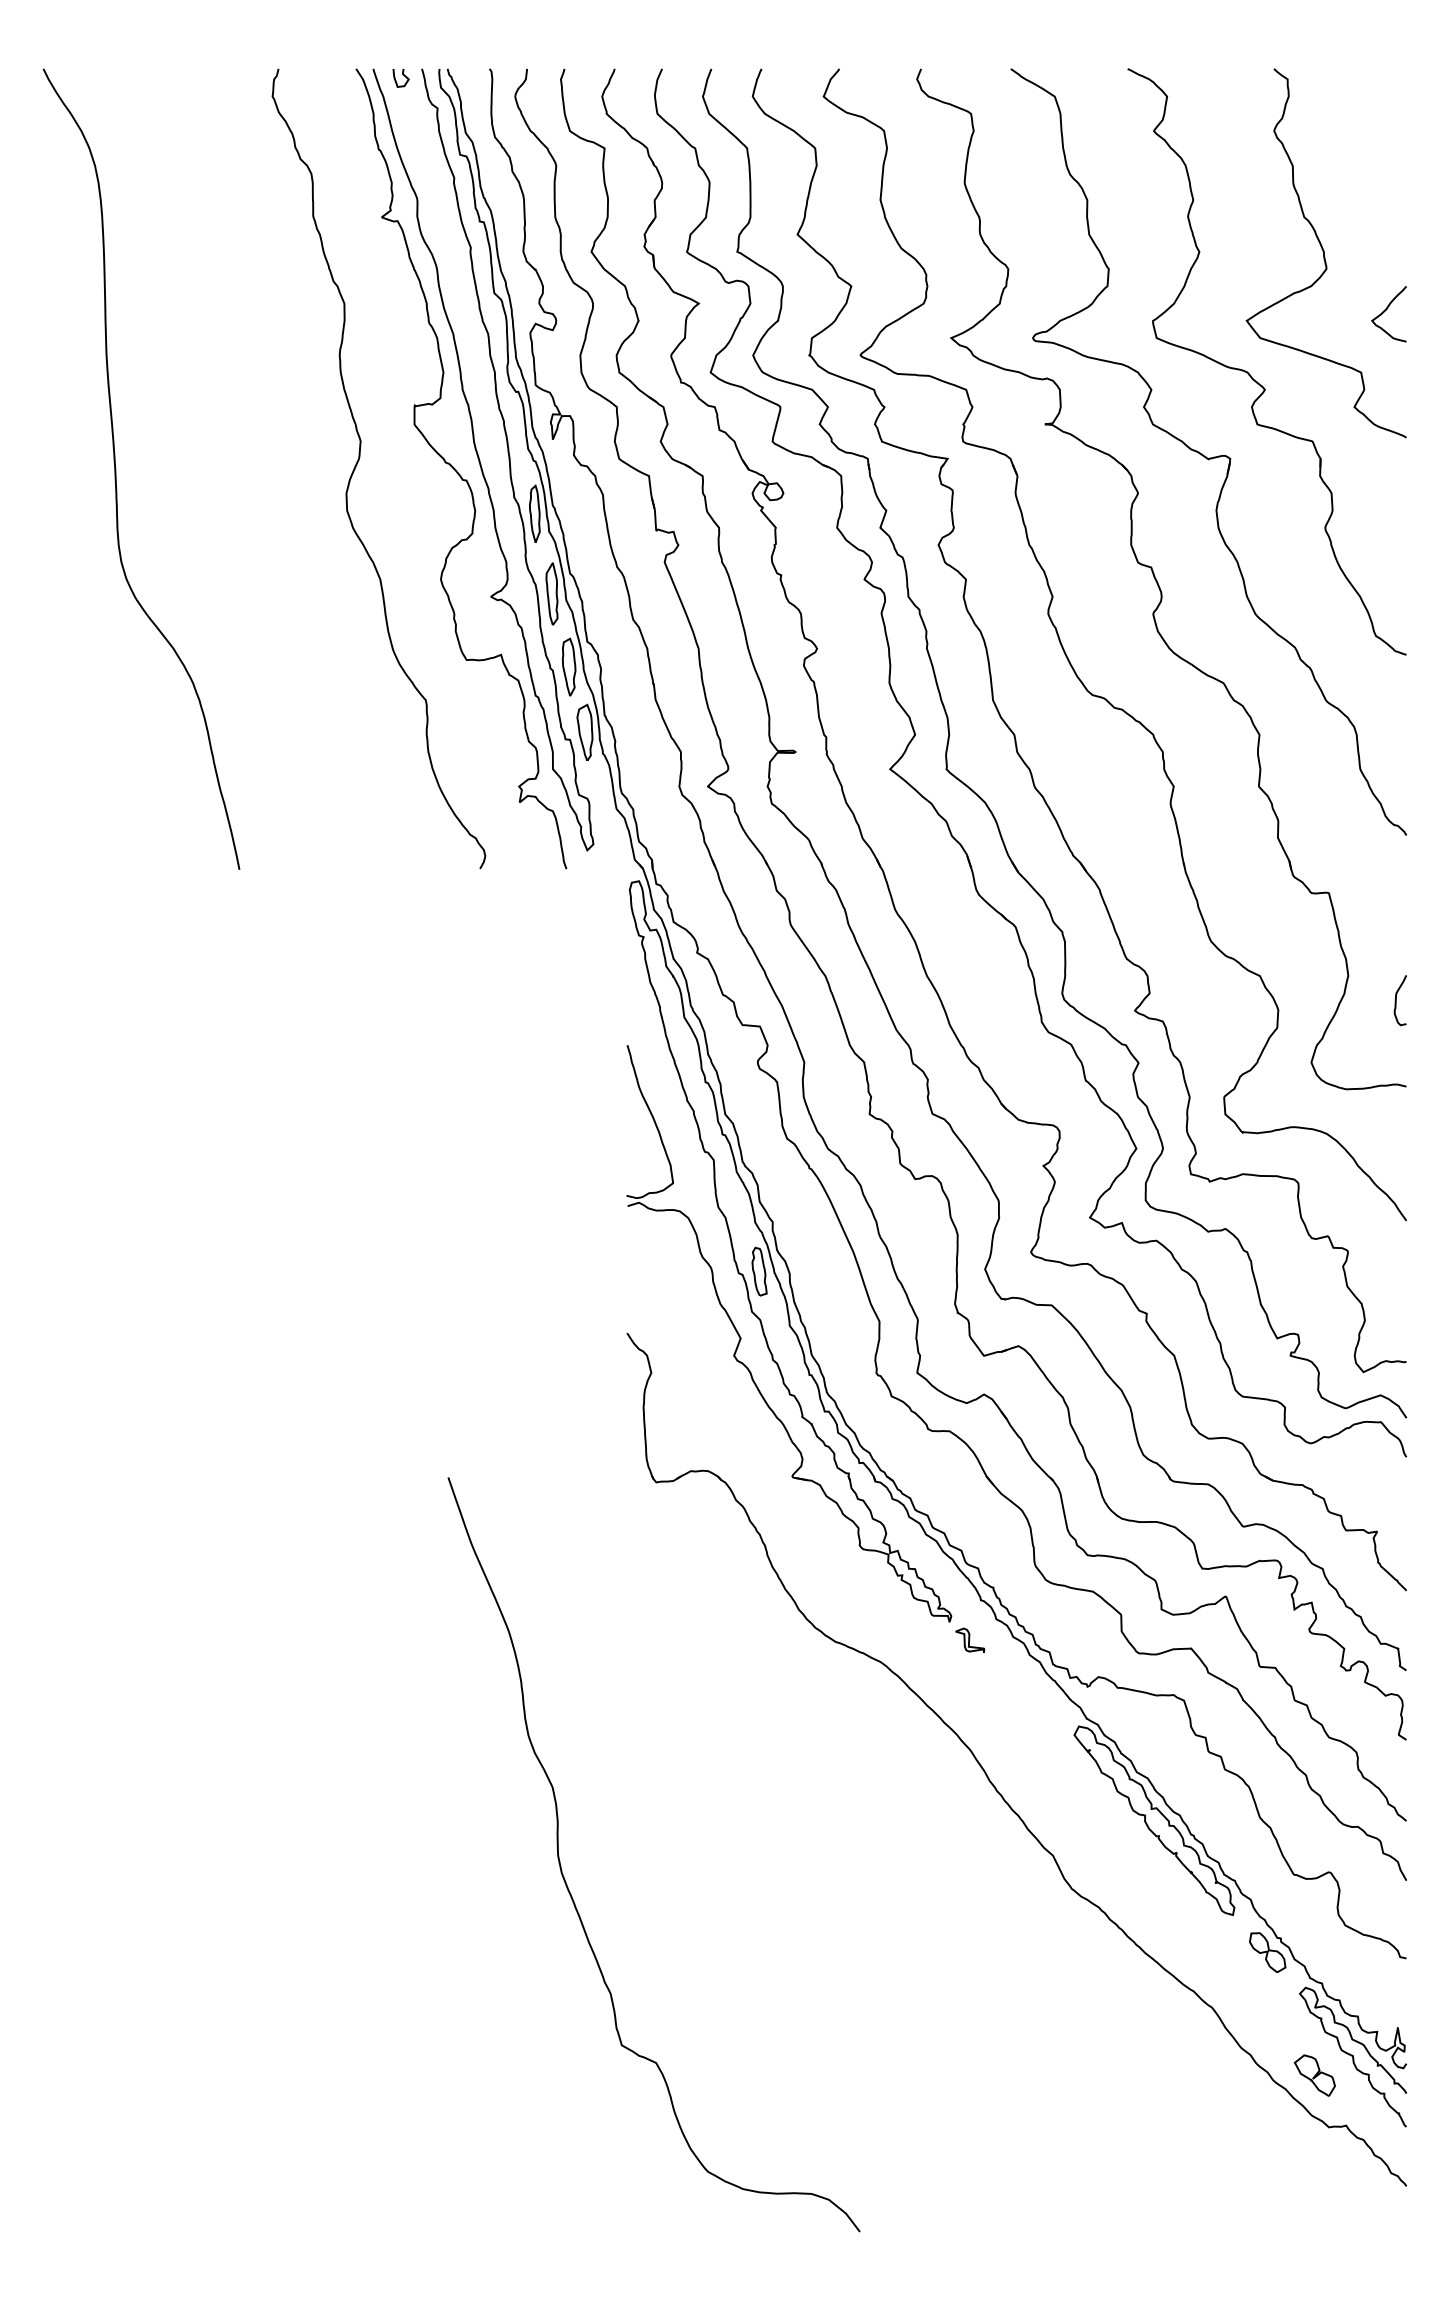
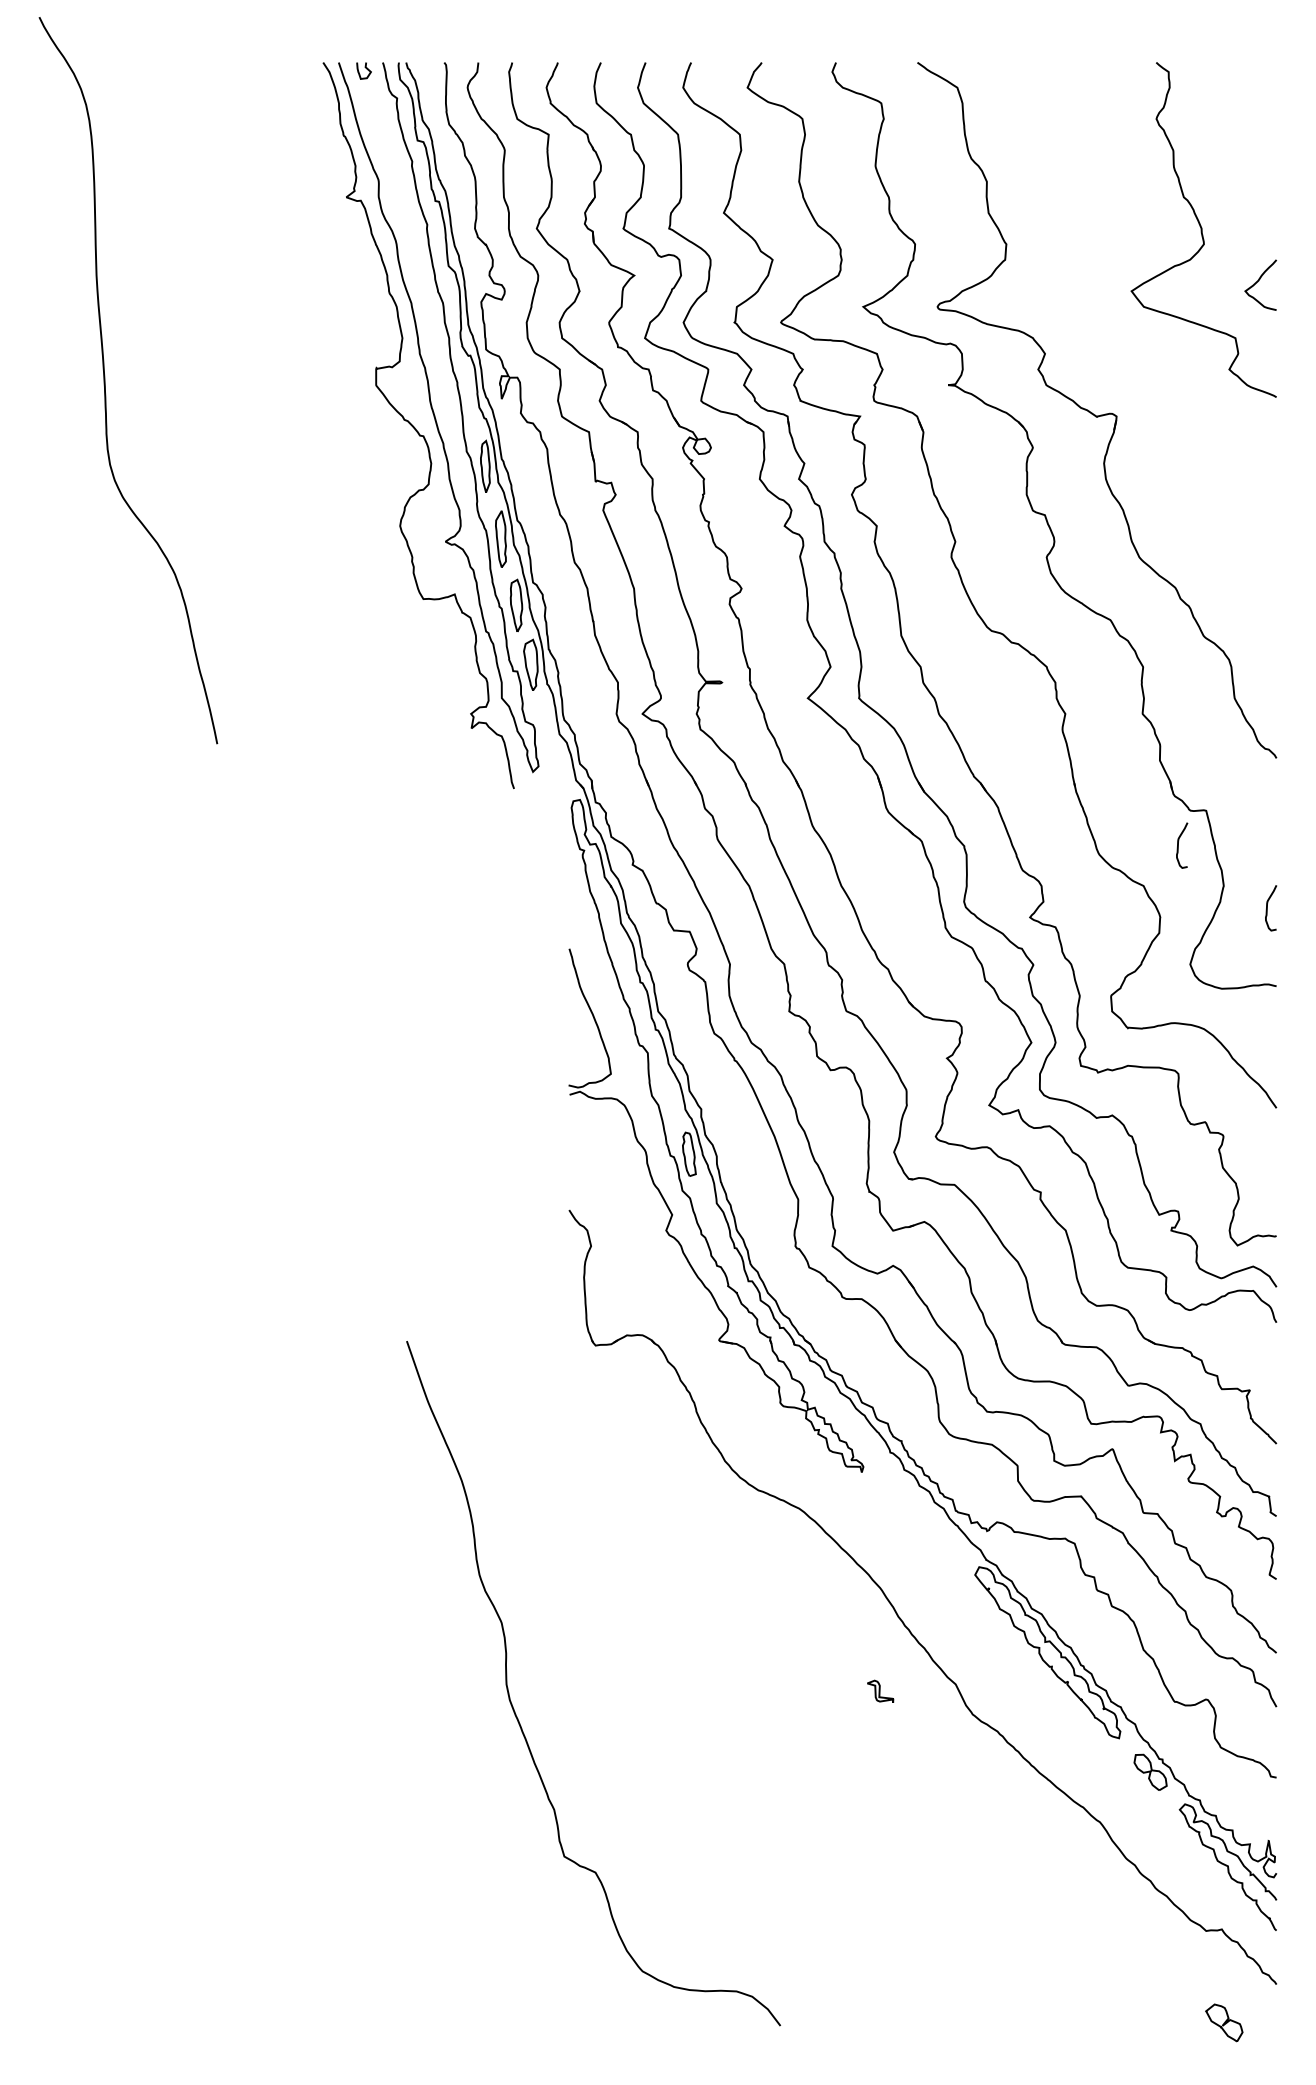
part: (1251, 375) -> (1135, 340), removed
curve: (359, 460) -> (326, 418), removed
curve: (116, 468) -> (105, 379), moved
curve: (1298, 931) -> (1178, 845), added
part: (970, 1639) -> (880, 1690), moved
part: (1314, 2075) -> (1223, 2022), moved

